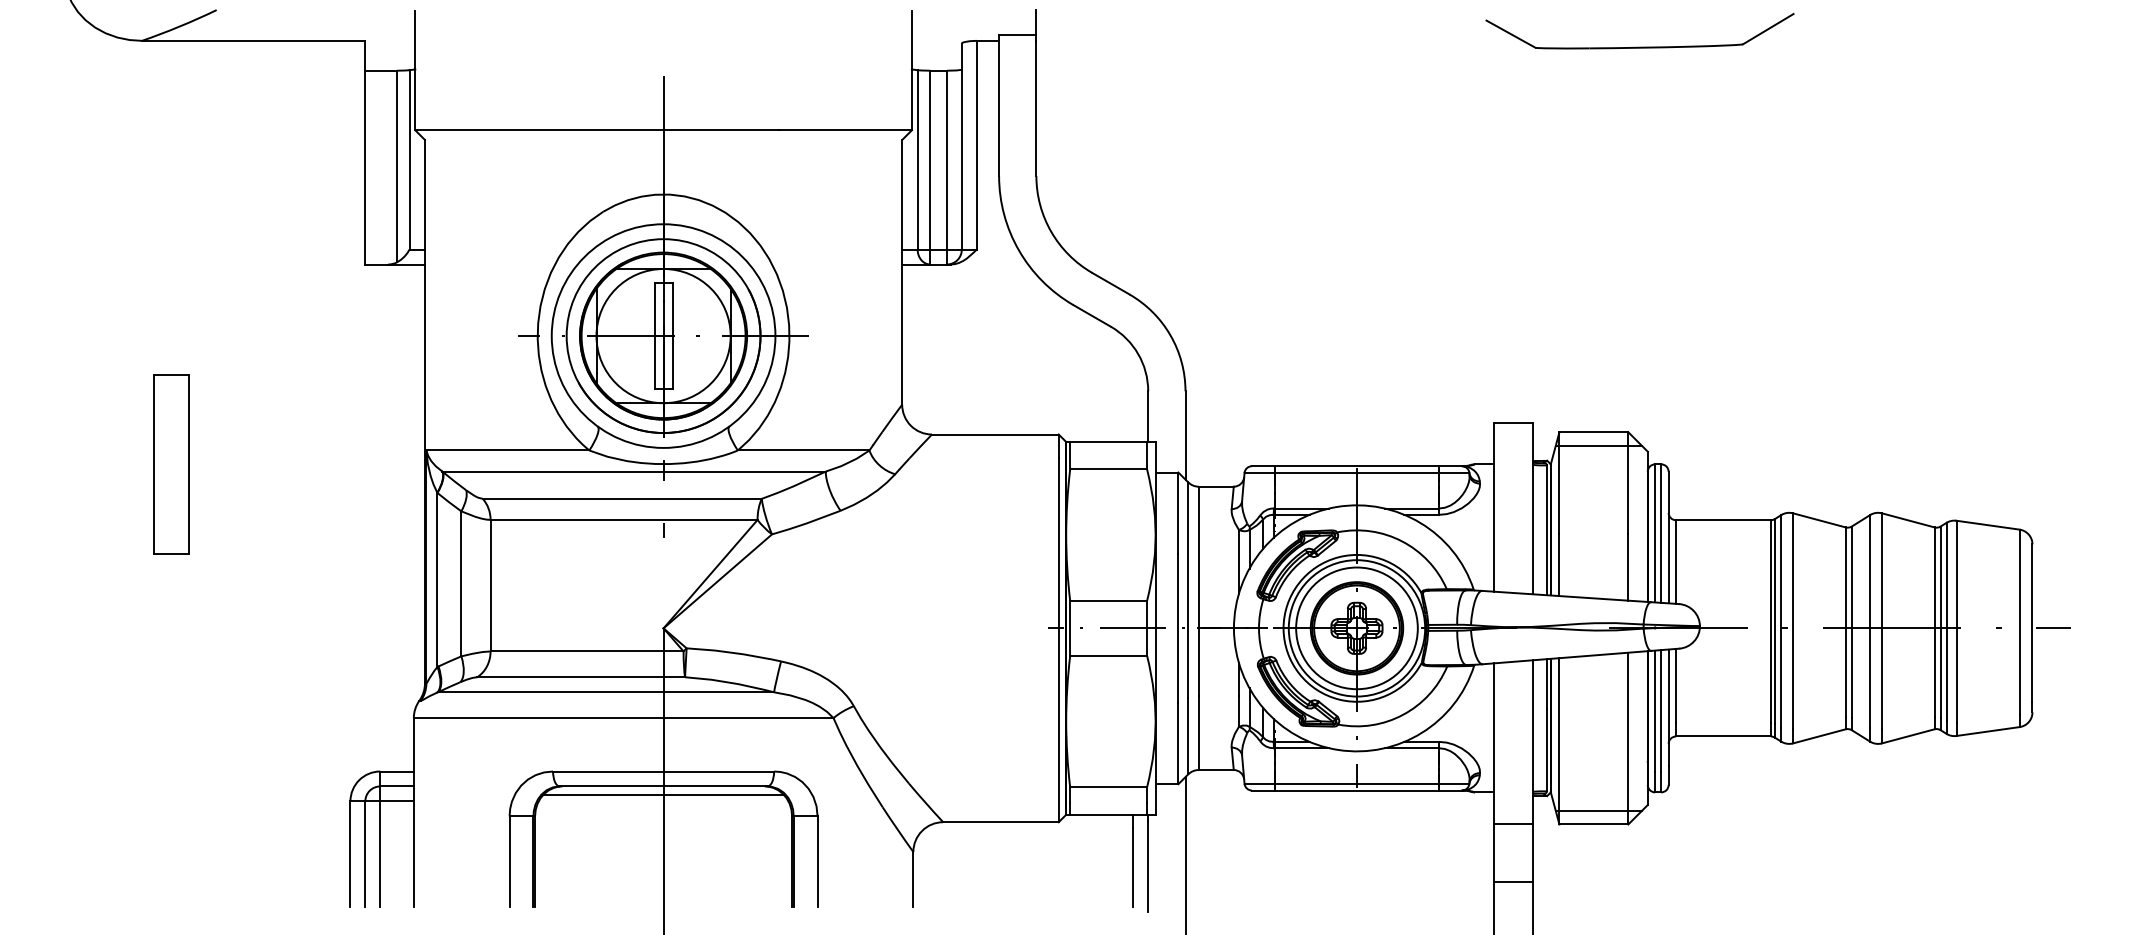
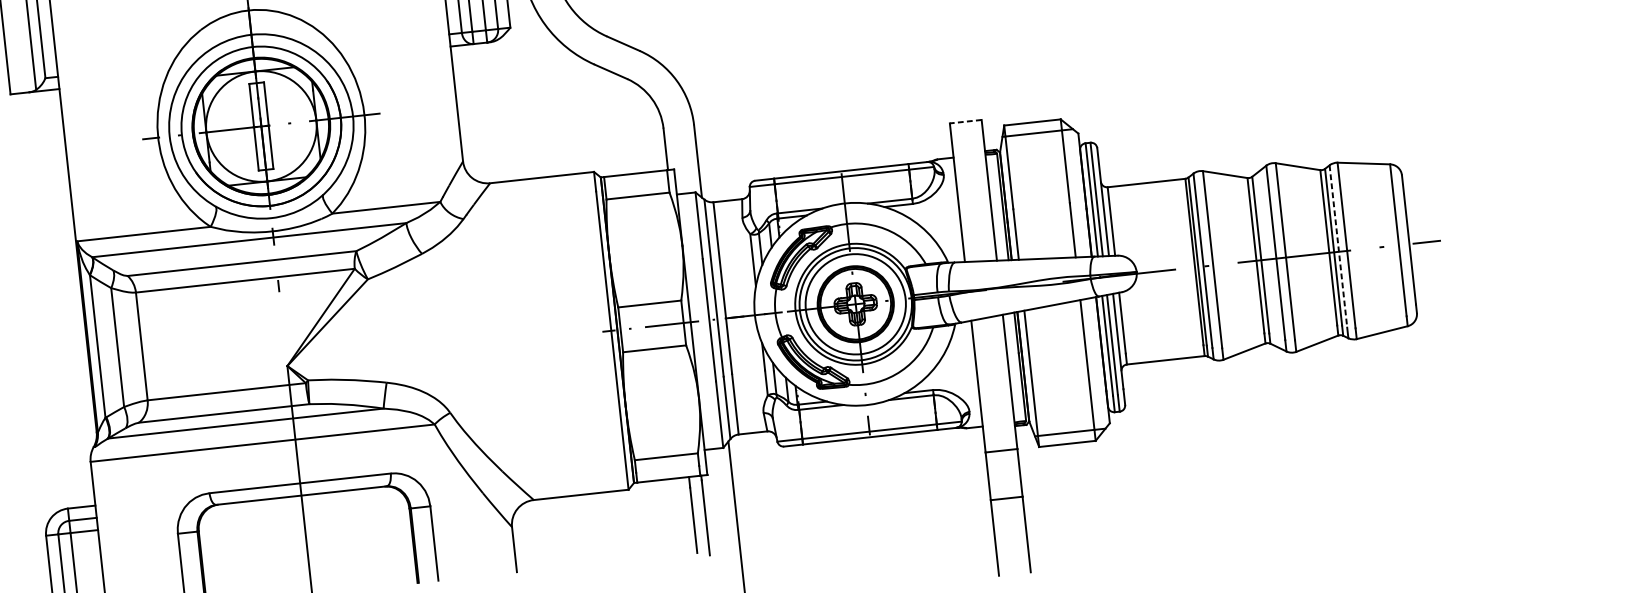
line: (1513, 422) -> (965, 121), solid -> dashed
line: (1946, 622) -> (1338, 247), solid -> dashed
line: (663, 794) -> (302, 502), removed

